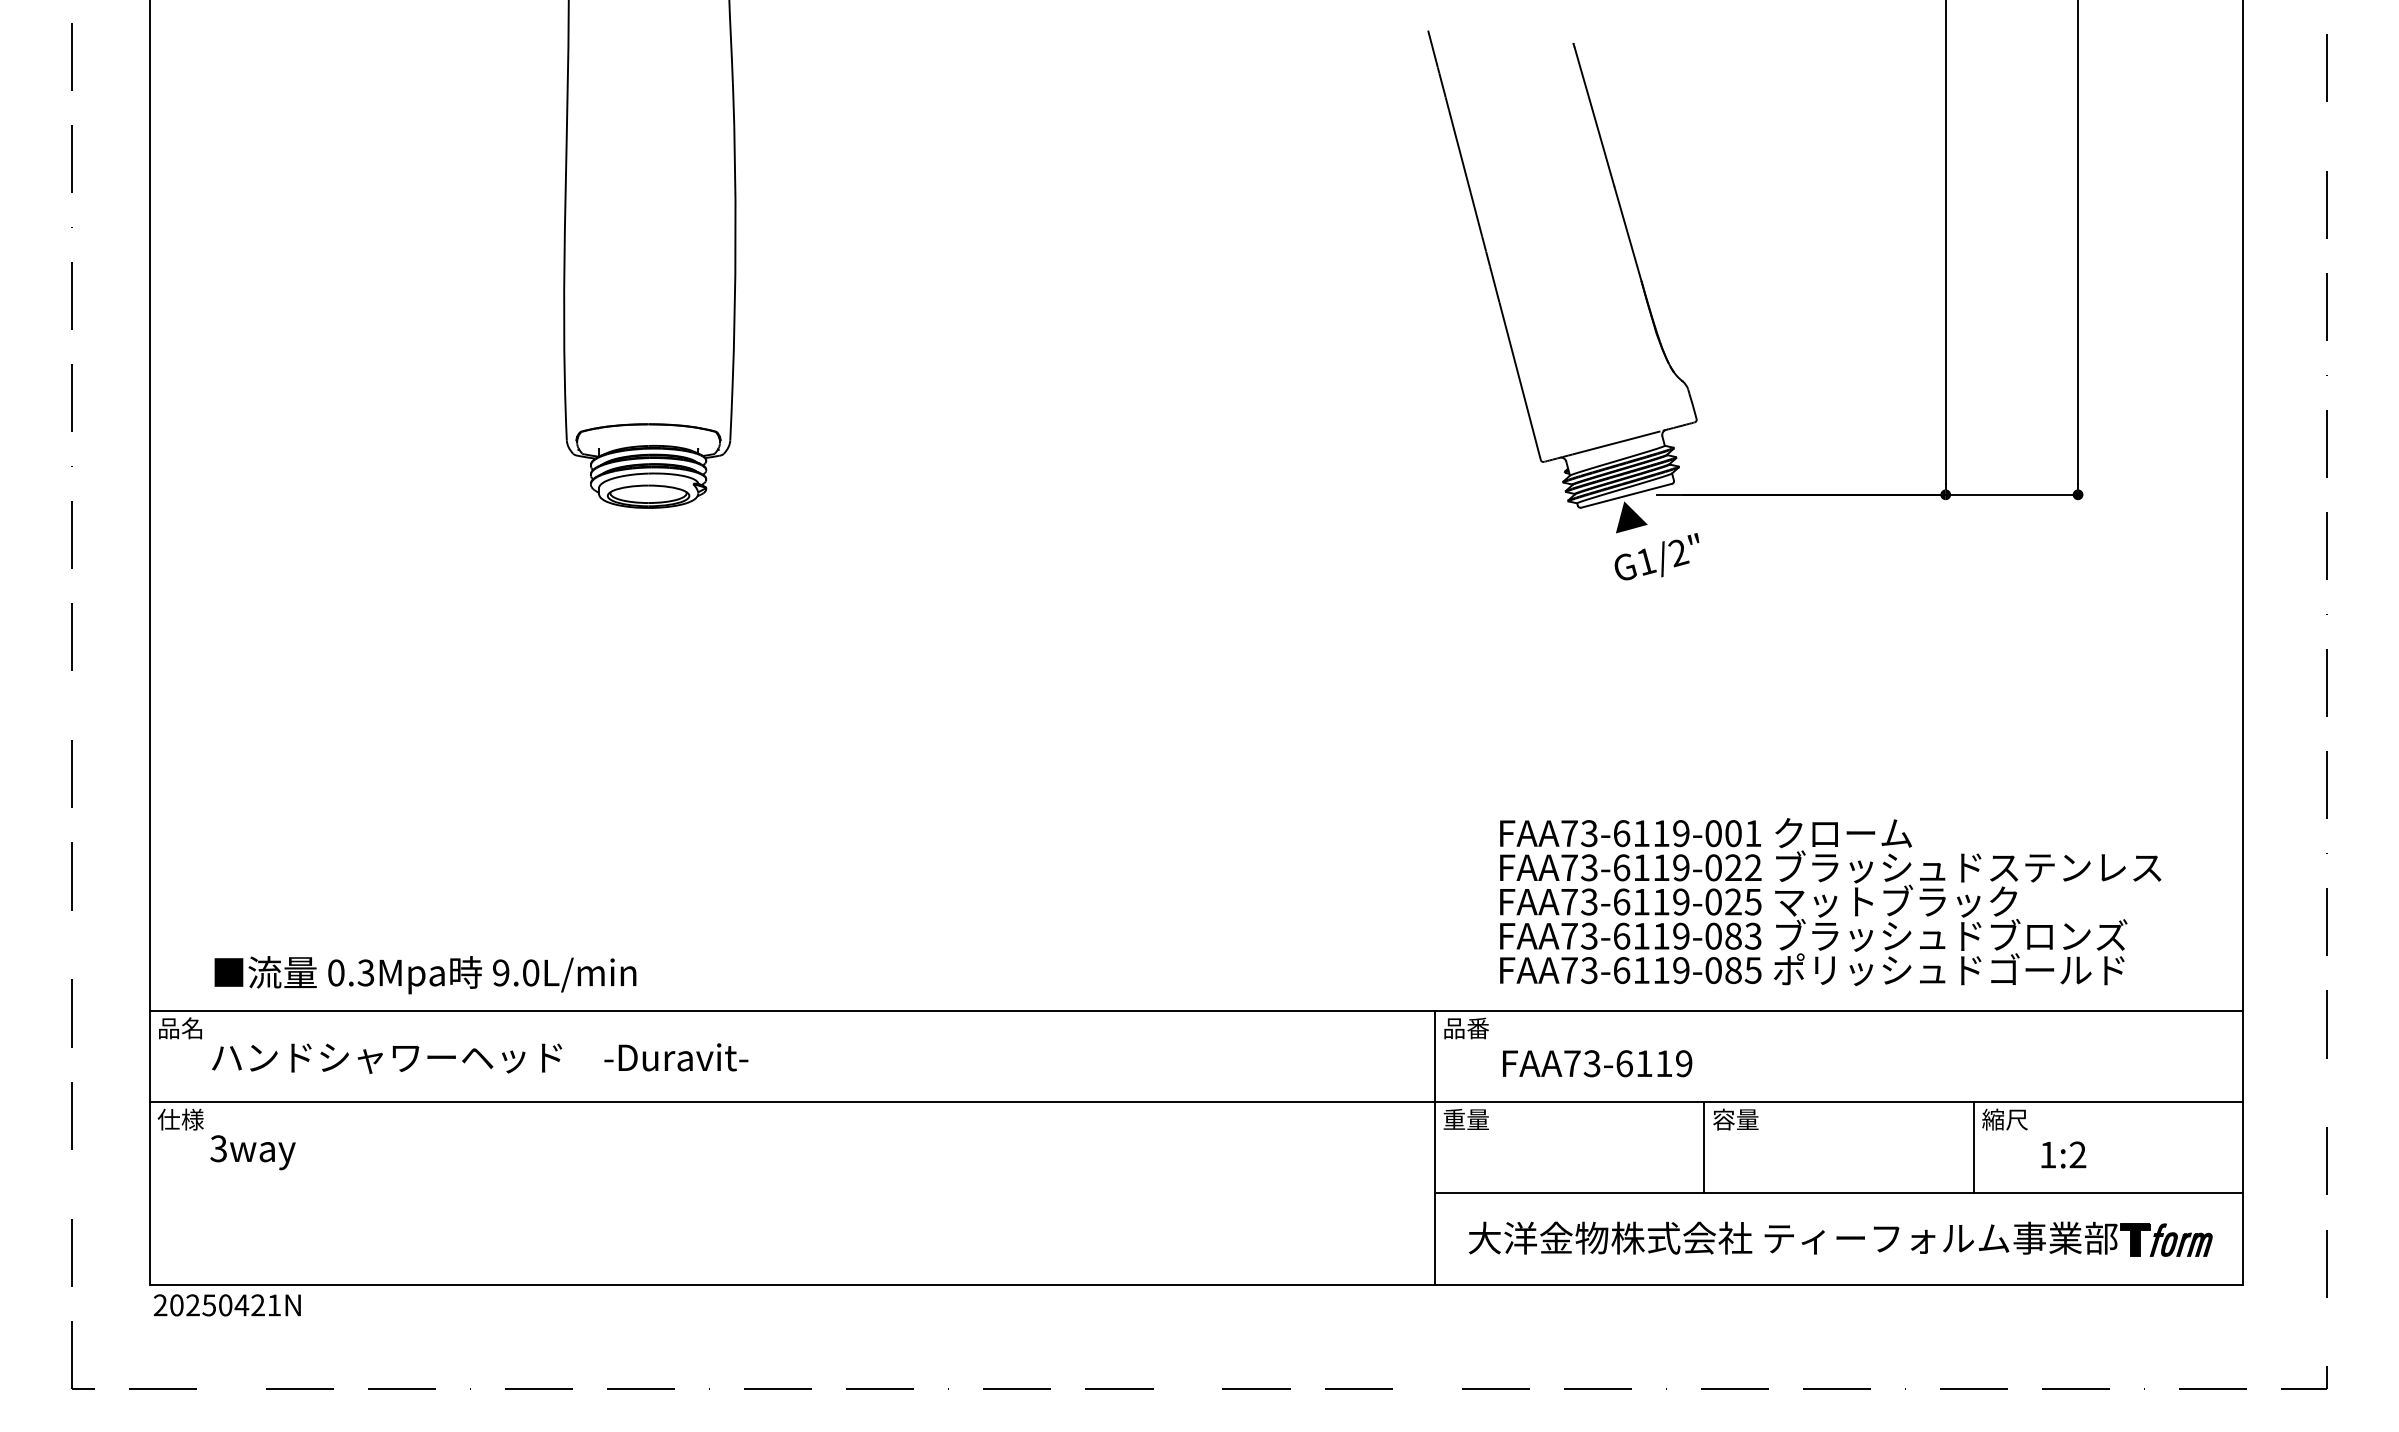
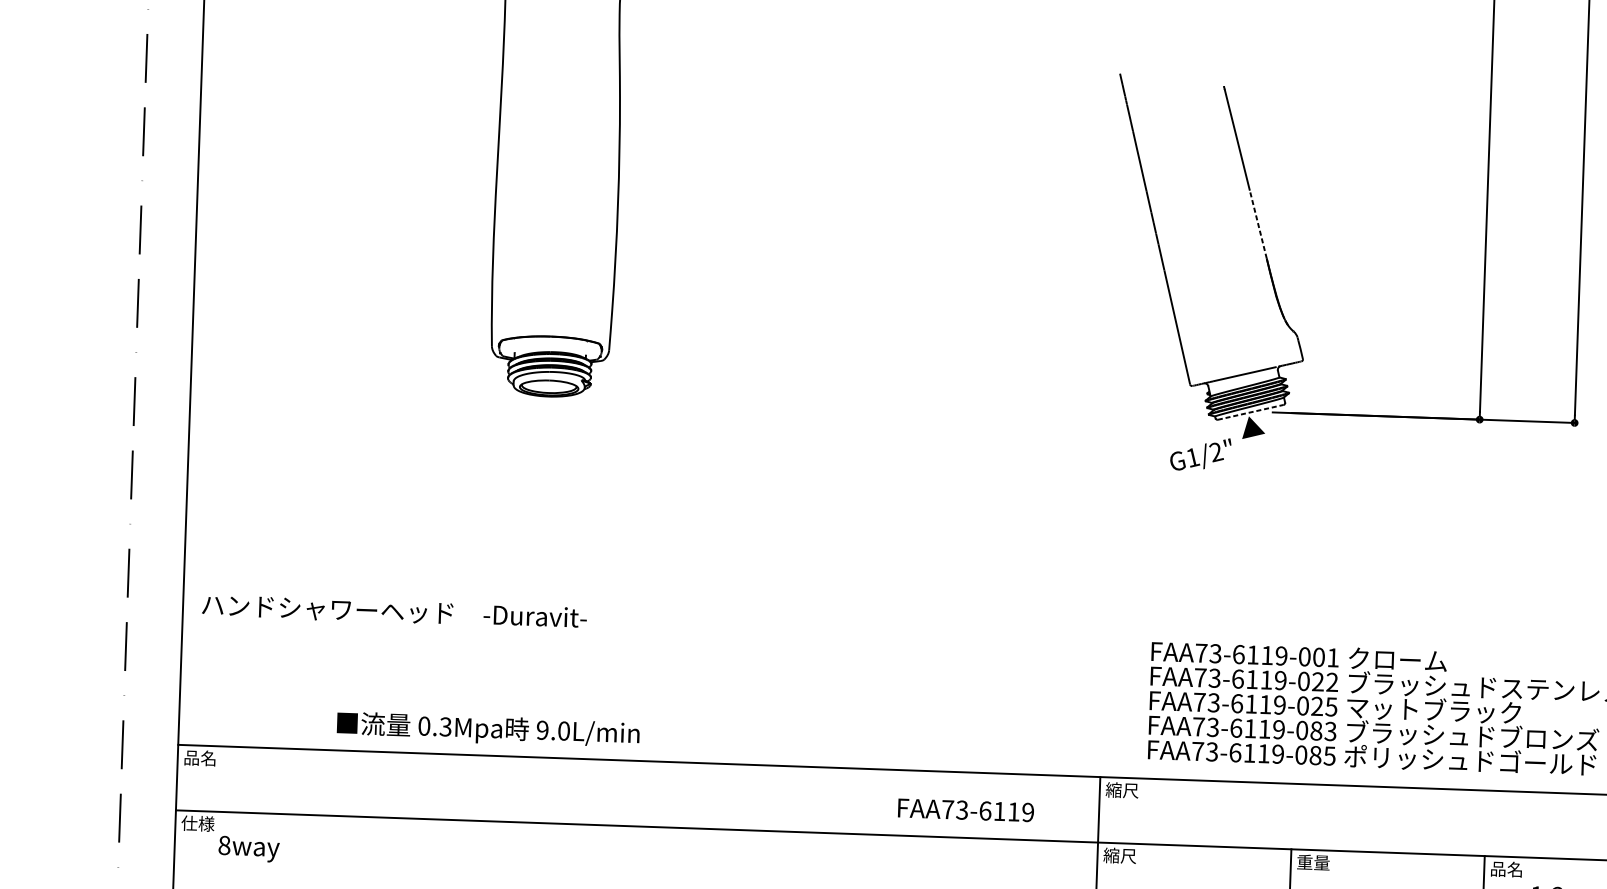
line: (1628, 234) -> (1258, 224), solid -> dashed
line: (1626, 495) -> (1250, 412), solid -> dashed
text: (1656, 556) -> (1200, 454), moved
text: (425, 975) -> (488, 730), moved
text: (1465, 1028) -> (1121, 790), 品番 -> 縮尺
text: (480, 1058) -> (394, 612), moved
text: (1597, 1063) -> (966, 810), moved
text: (1465, 1119) -> (1119, 855), 重量 -> 縮尺
text: (1723, 1119) -> (1304, 862), 容量 -> 重量
text: (2004, 1119) -> (1506, 869), 縮尺 -> 品名
text: (218, 1148) -> (224, 845), 3way -> 8way

